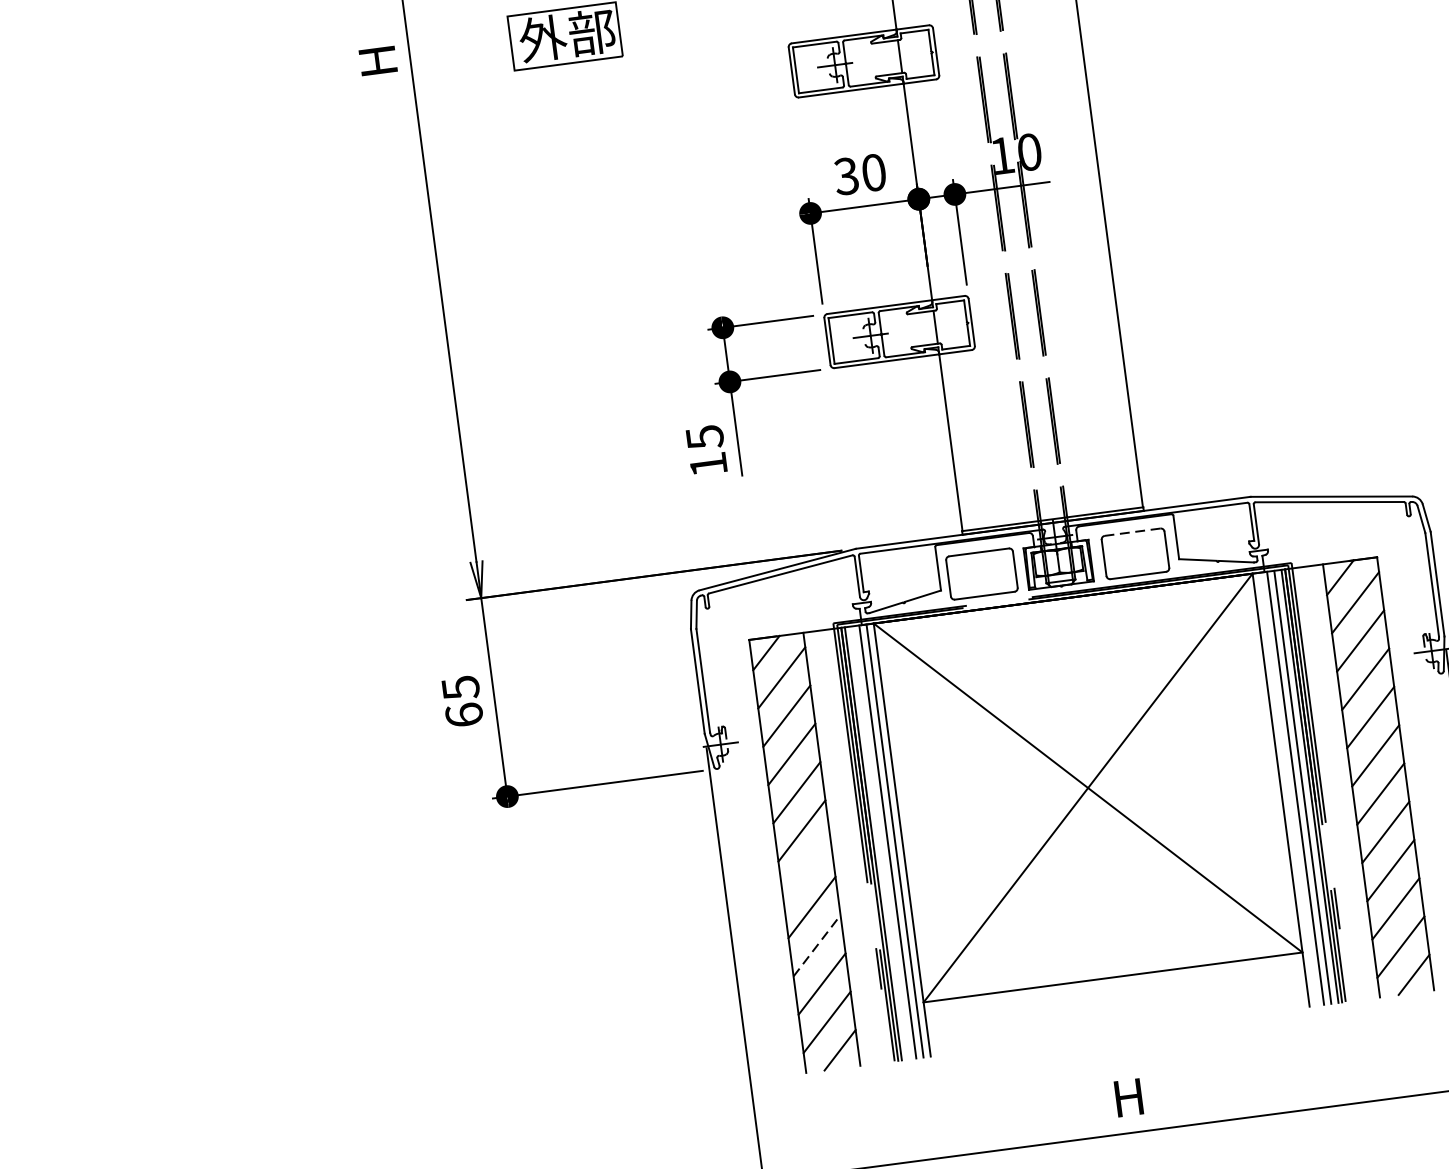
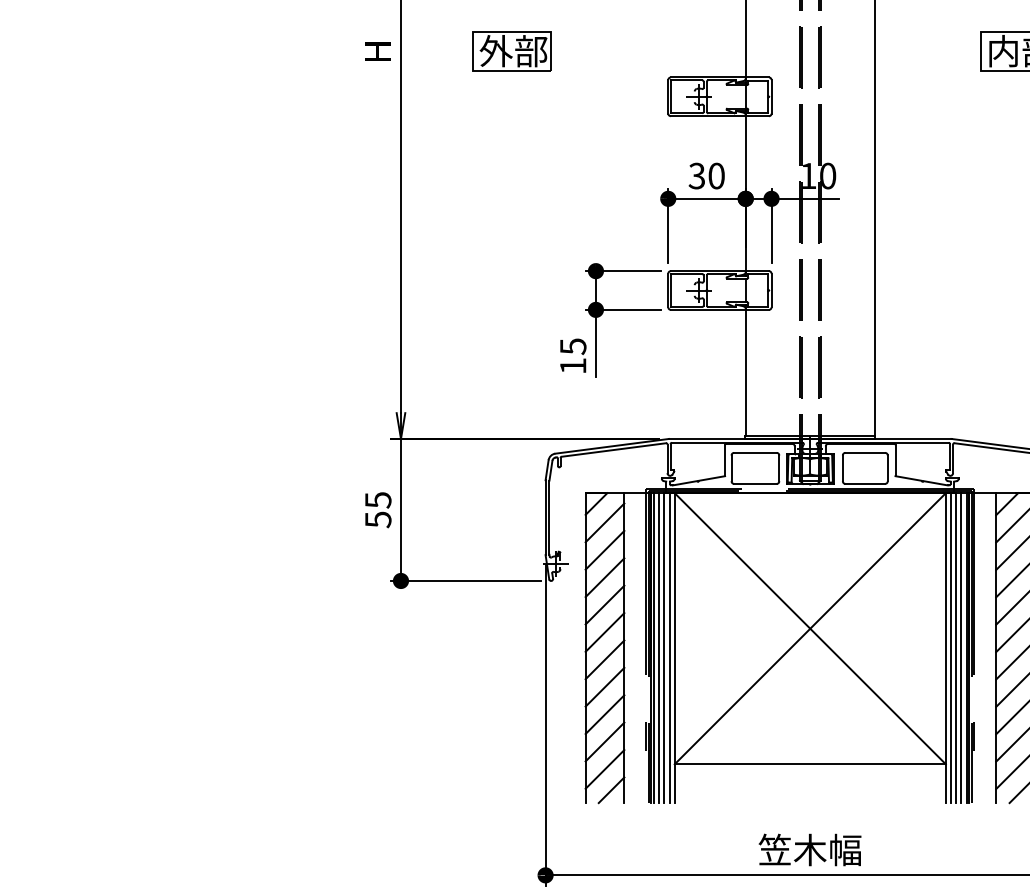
line: (1132, 531) -> (865, 452), dashed -> solid
text: (464, 714) -> (378, 519), 65 -> 55
line: (1289, 789) -> (951, 648), added
line: (881, 843) -> (659, 648), added
line: (806, 868) -> (604, 659), added
line: (817, 945) -> (605, 714), dashed -> solid
text: (1127, 1096) -> (809, 849), H -> 笠木幅

